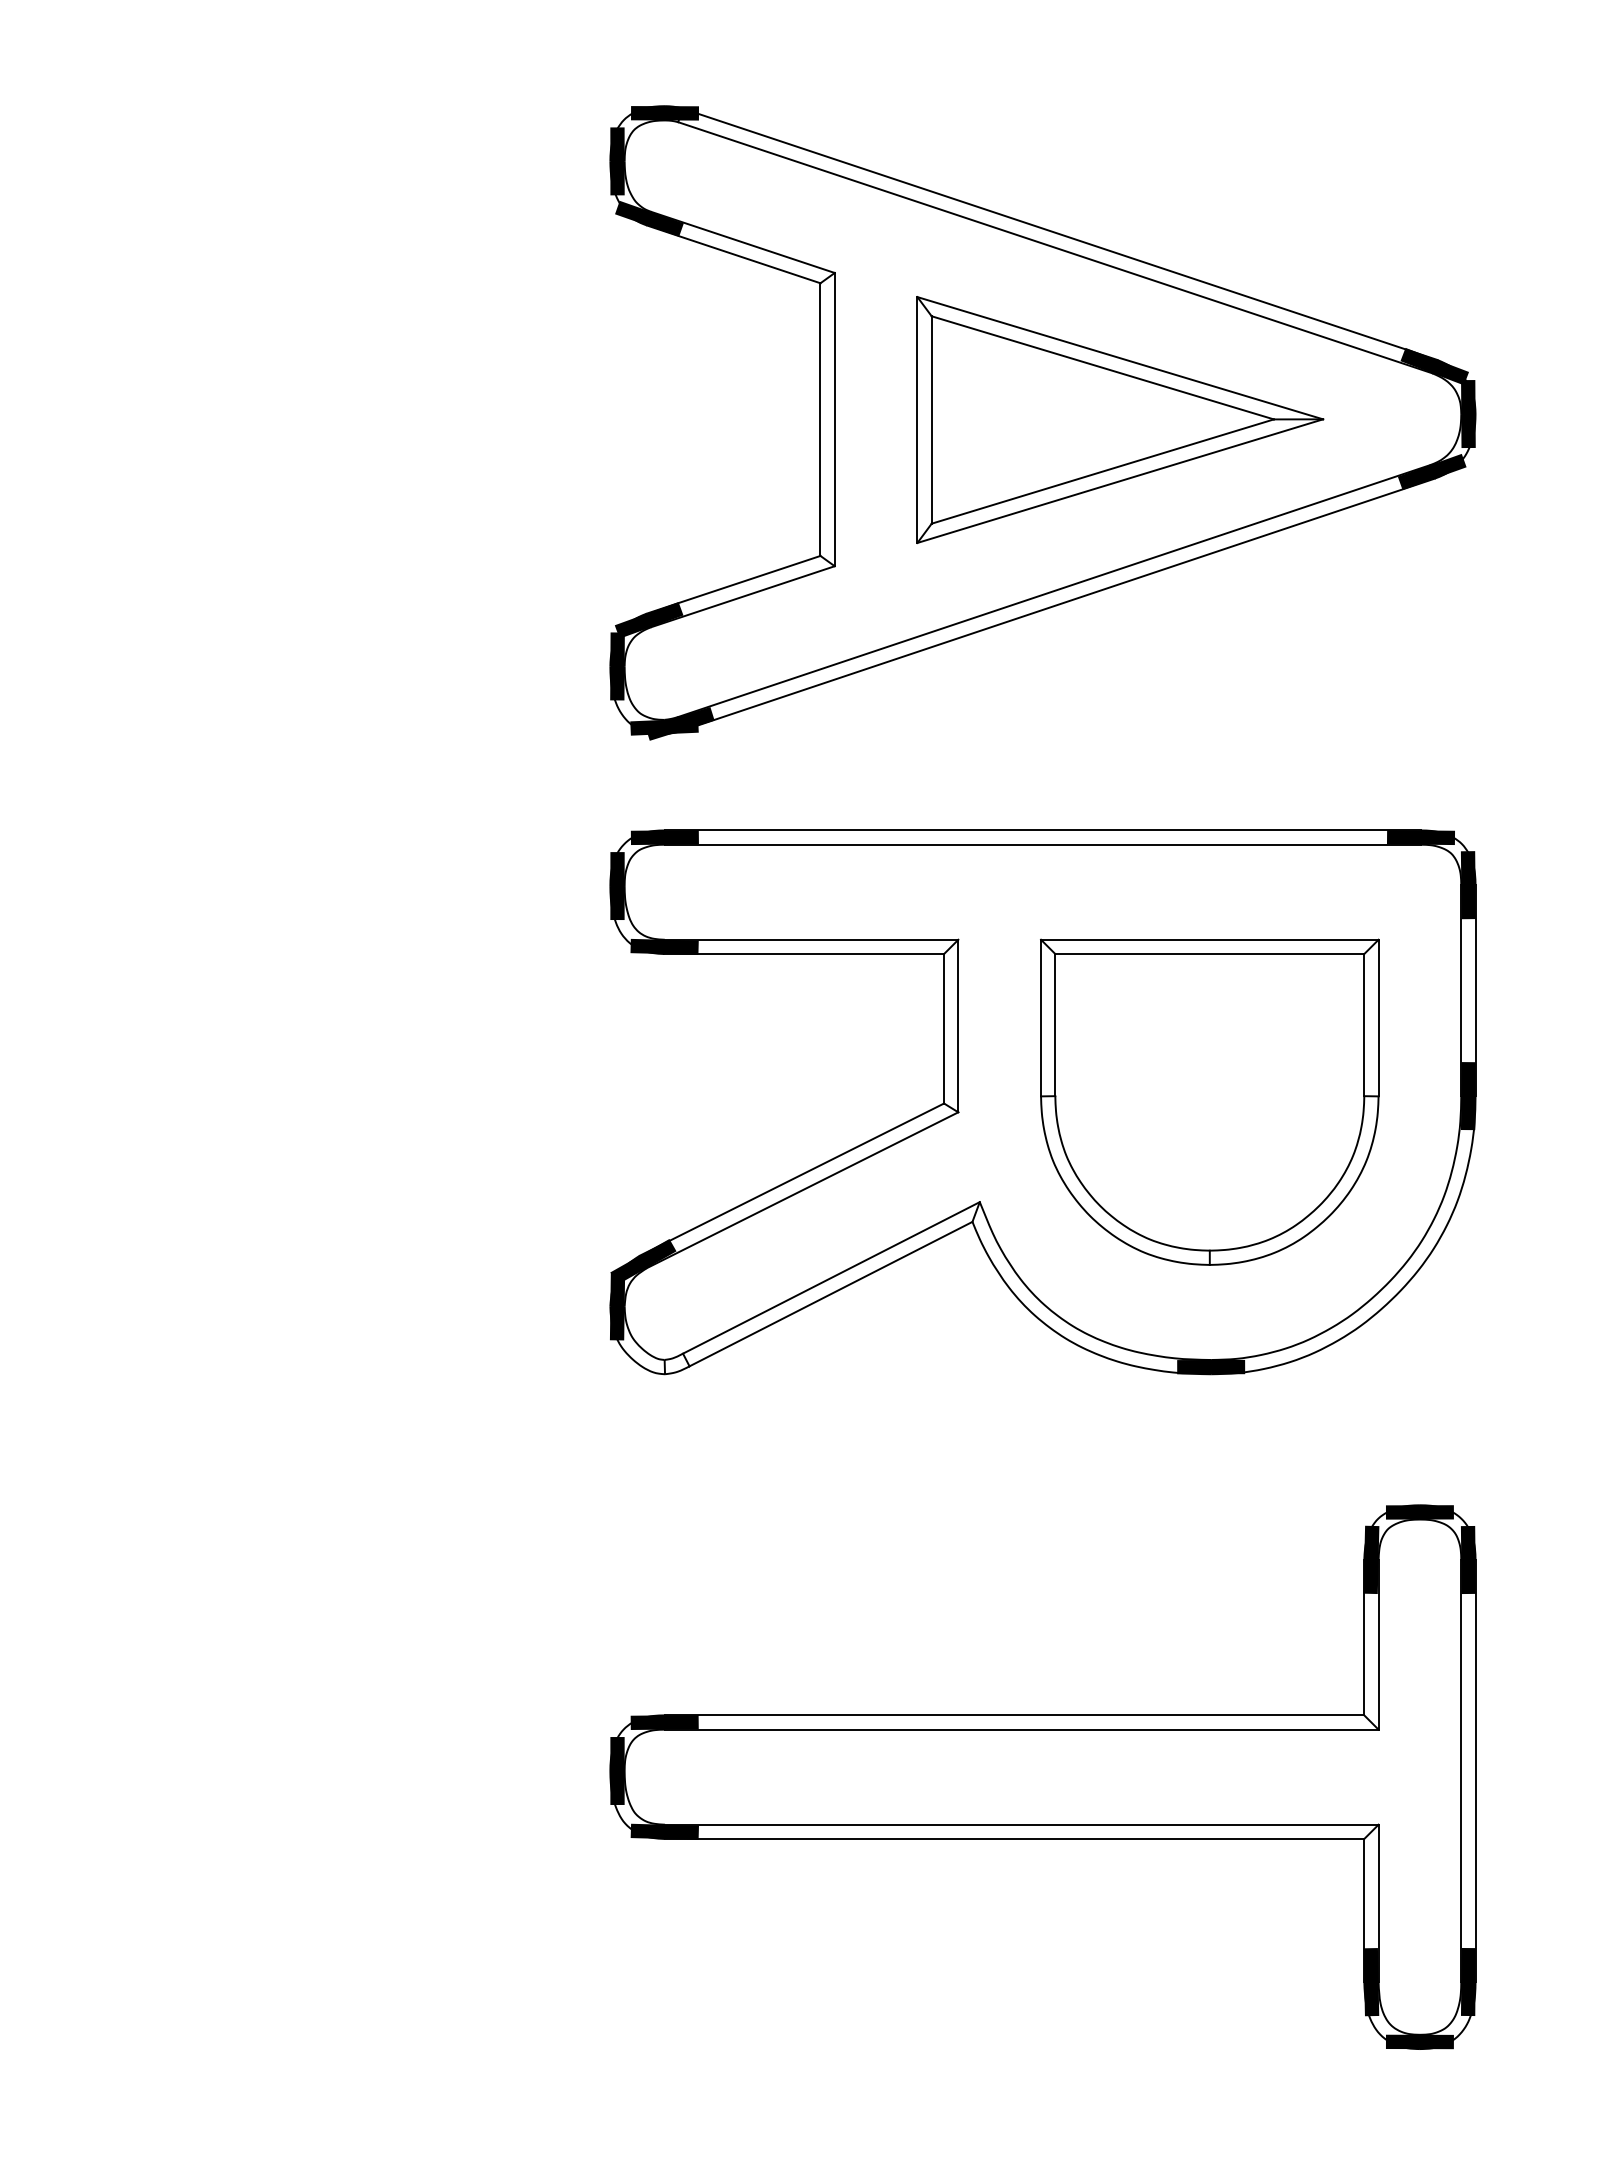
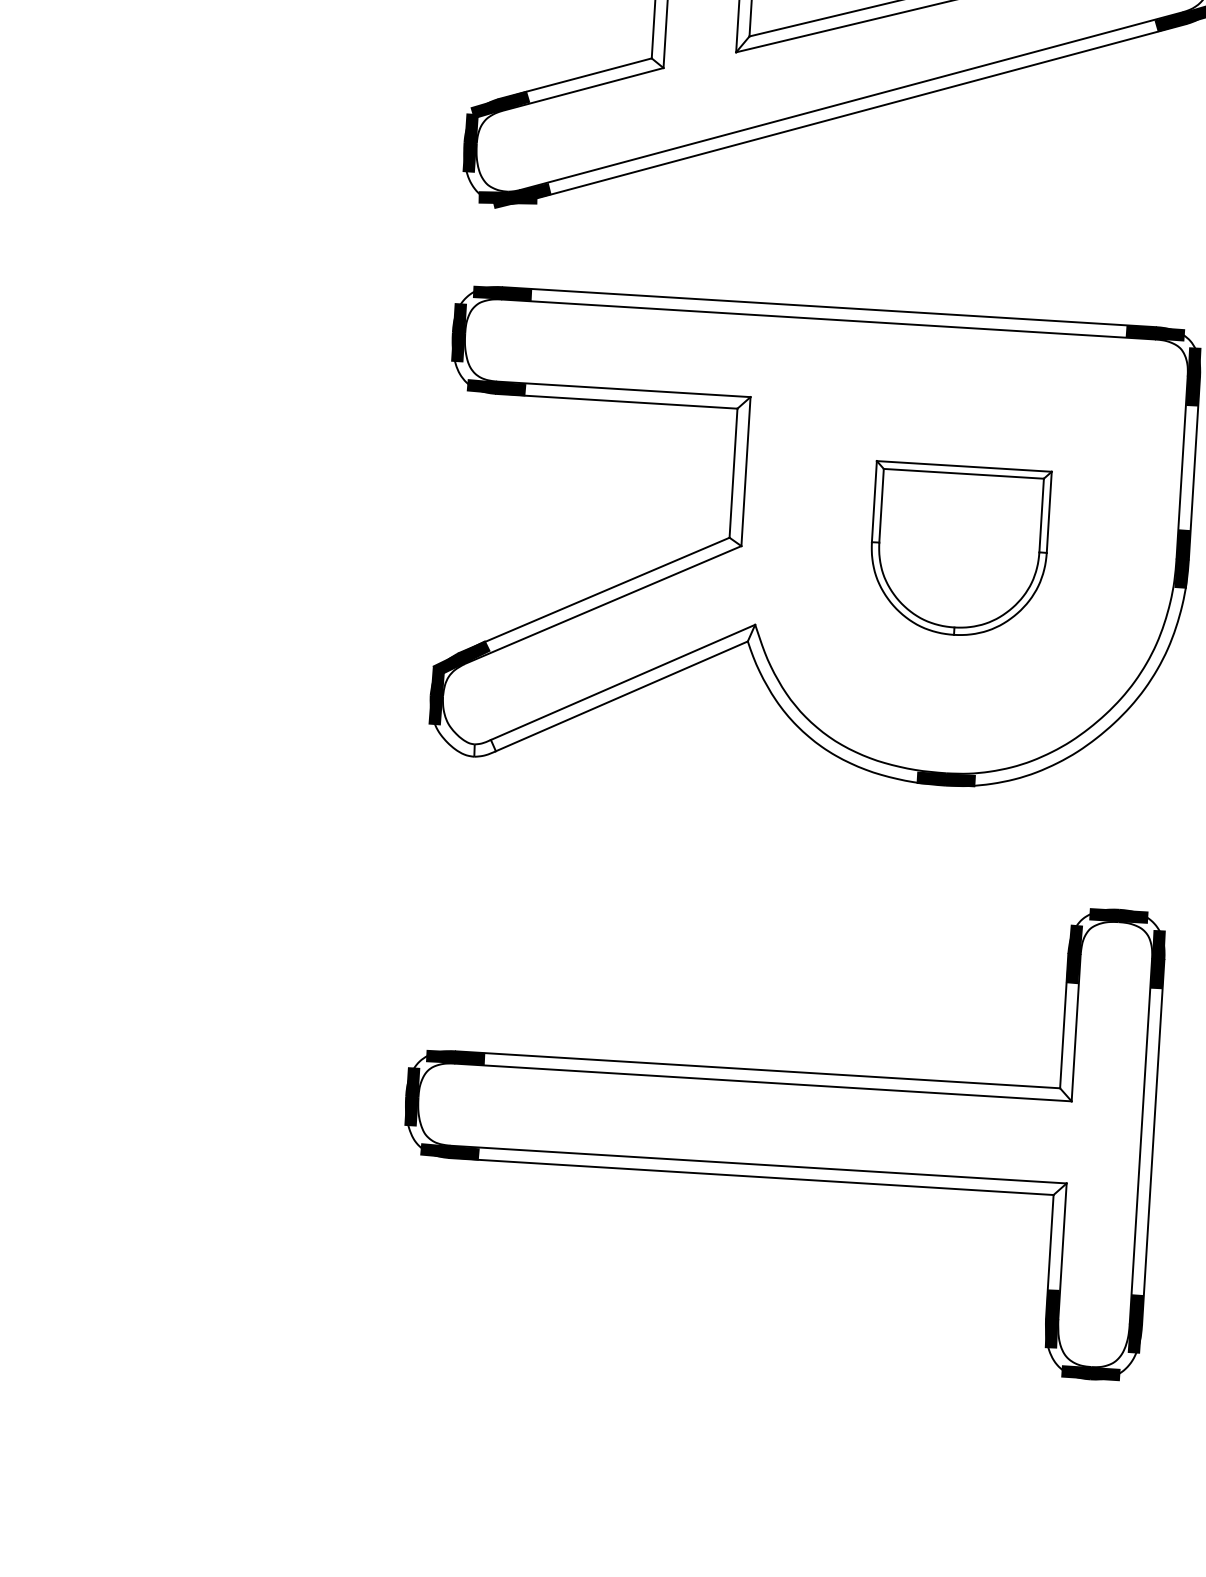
part: (1209, 1101) -> (958, 550), size x0.6

